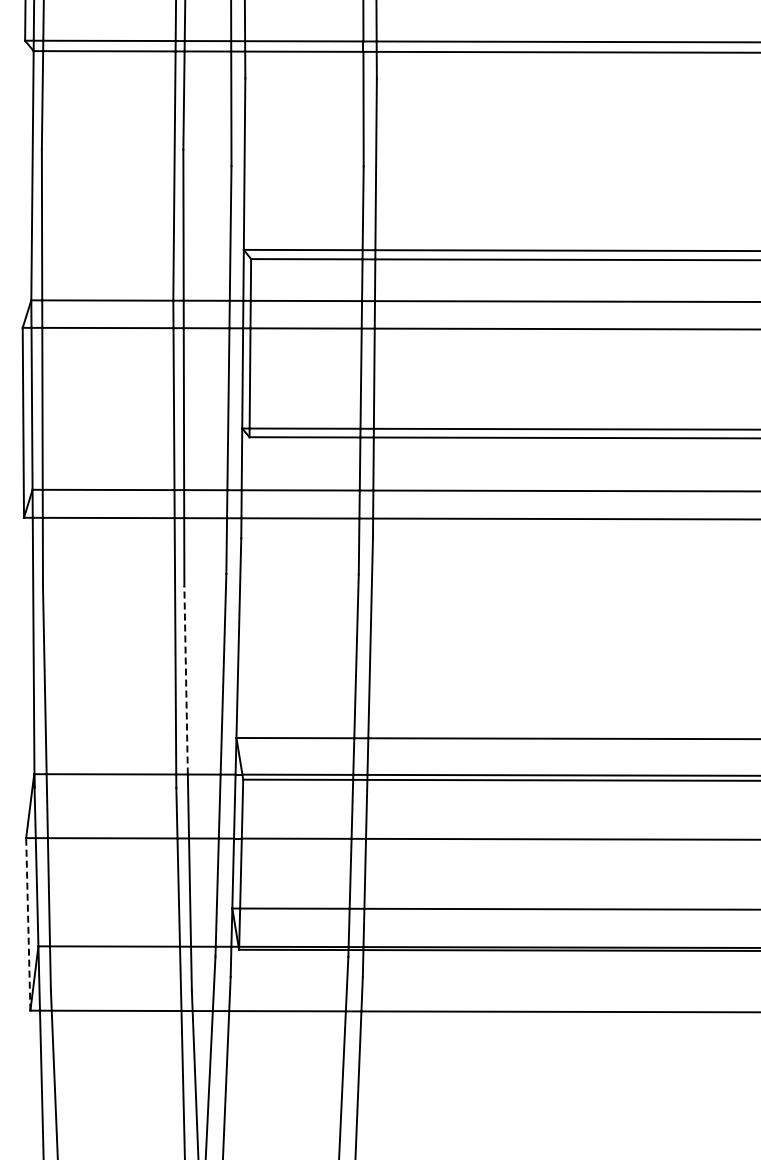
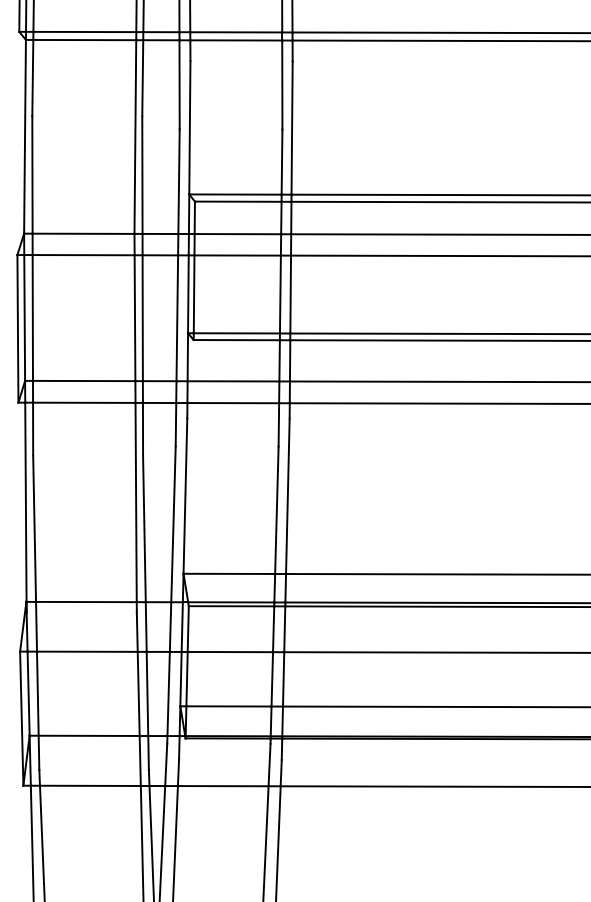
line: (186, 679) -> (144, 528), dashed -> solid
line: (28, 923) -> (21, 717), dashed -> solid

